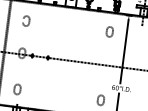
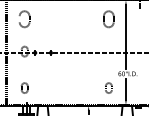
part: (26, 20) -> (24, 18), size x1.6
part: (109, 31) -> (108, 18), size x1.6

